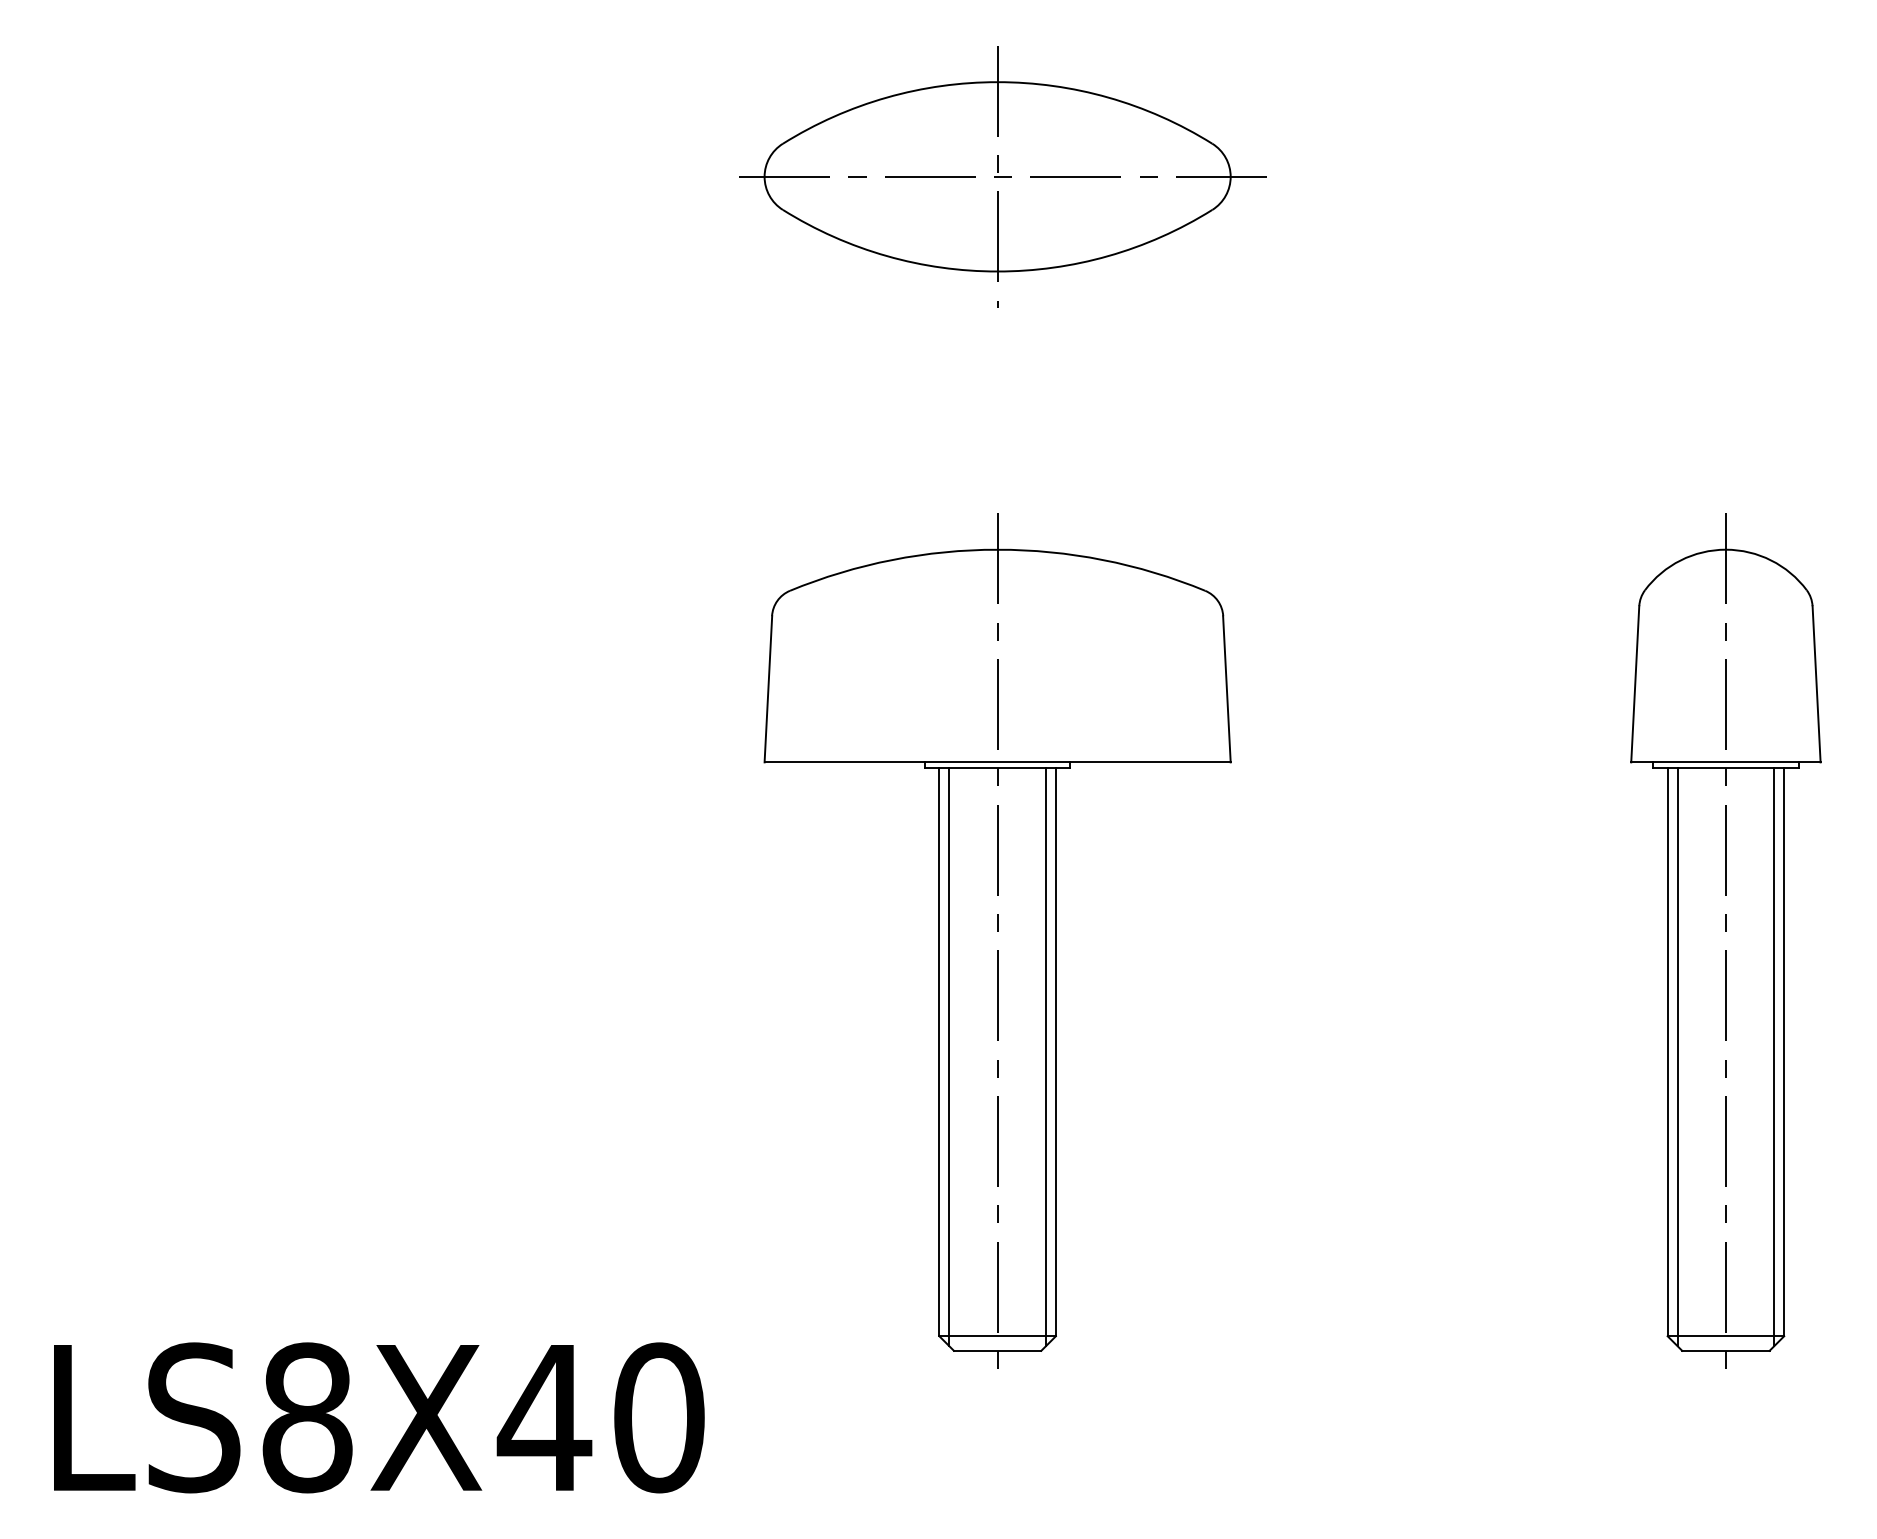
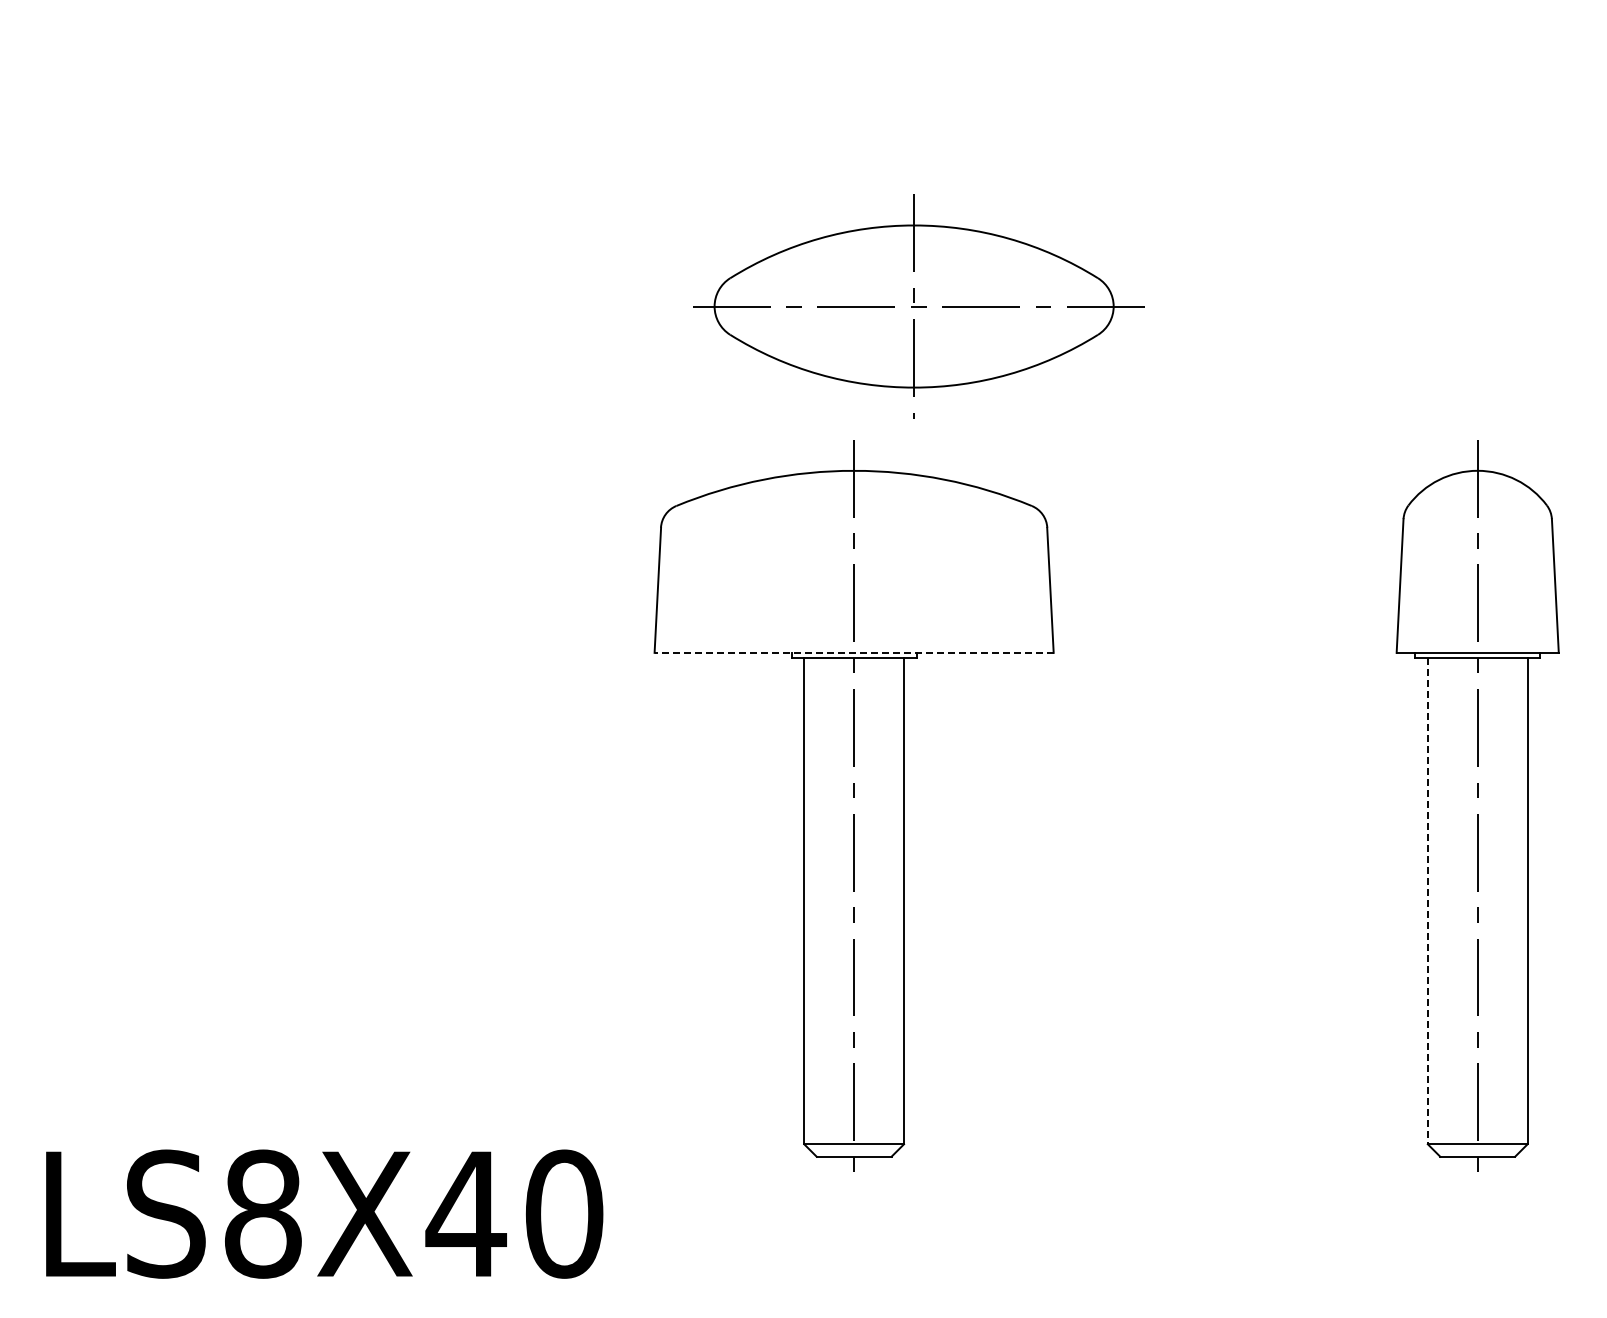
part: (1002, 176) -> (918, 306), moved
line: (998, 761) -> (854, 652), solid -> dashed
line: (1667, 1052) -> (1427, 901), solid -> dashed
line: (949, 1056) -> (812, 904), removed
line: (1045, 1056) -> (895, 904), removed
line: (1677, 1056) -> (1436, 904), removed
line: (1774, 1056) -> (1519, 904), removed

